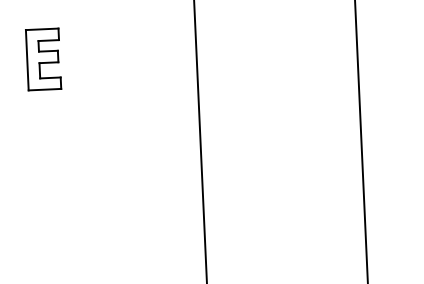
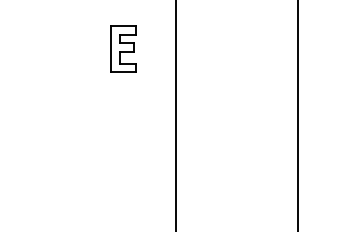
part: (43, 58) -> (123, 48), moved

